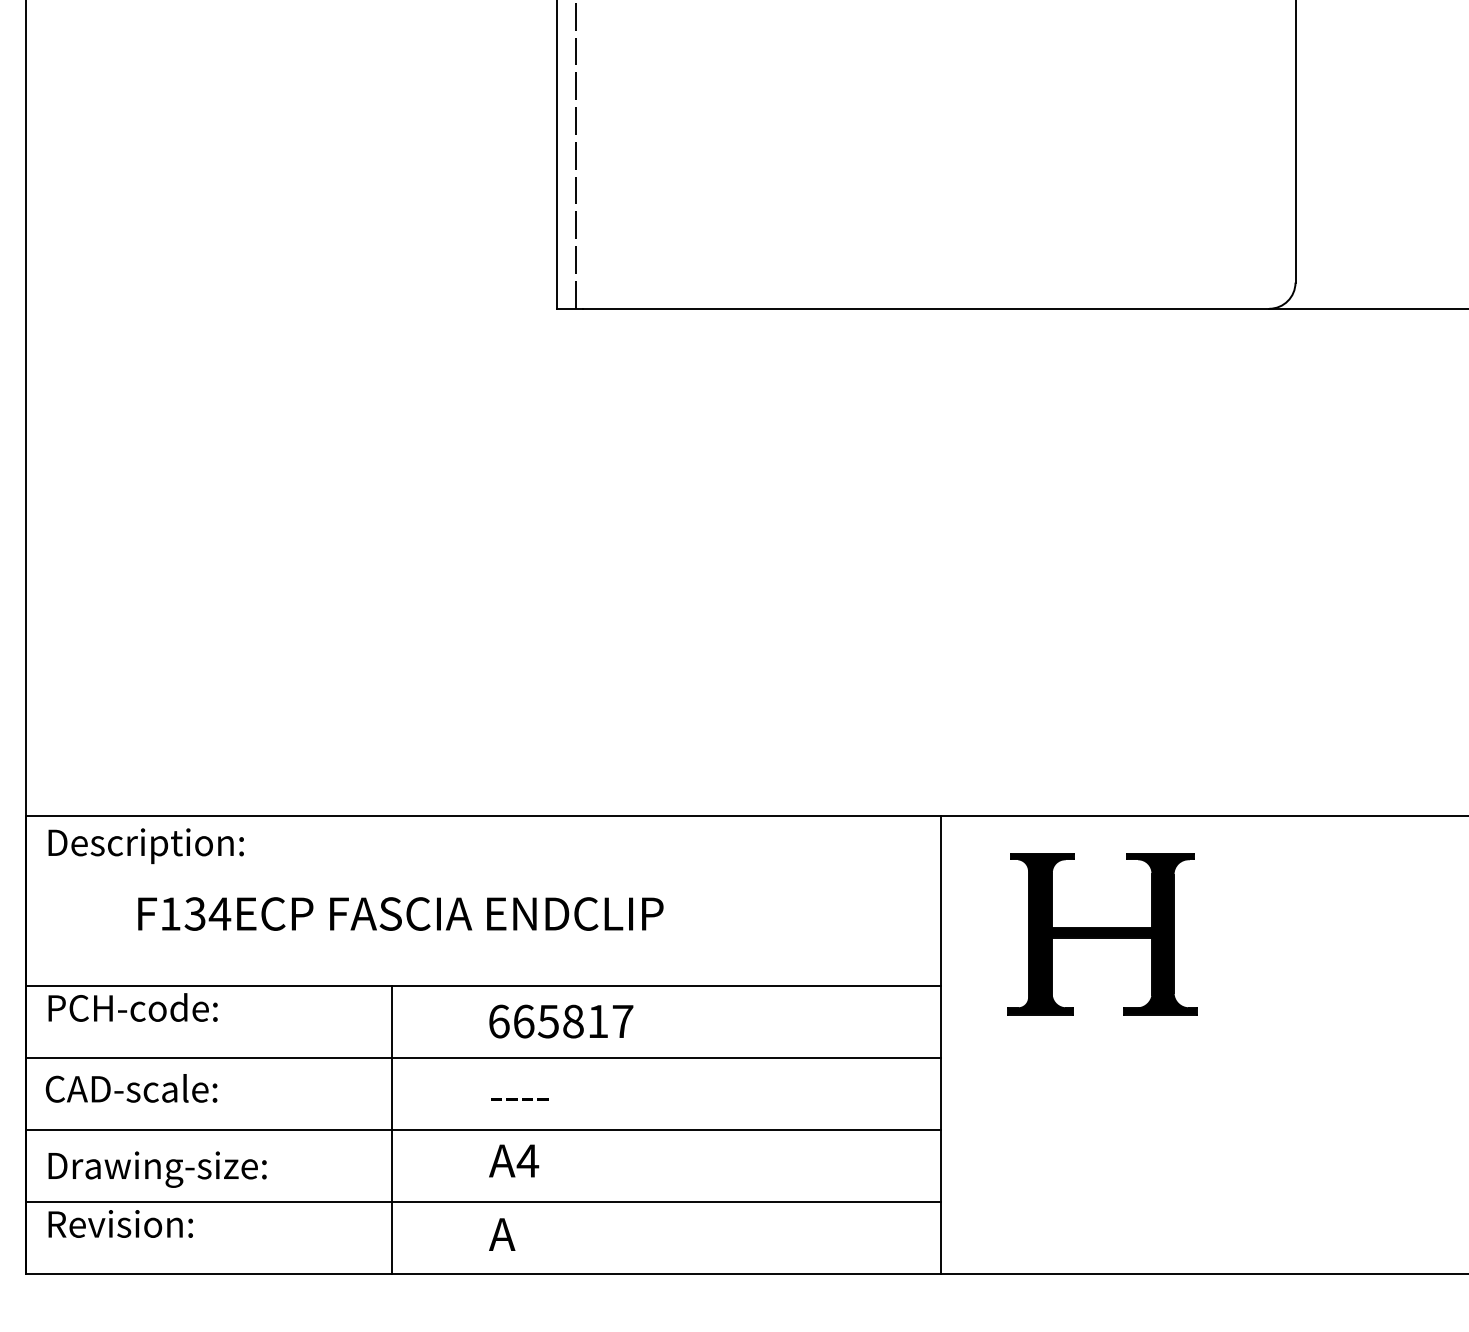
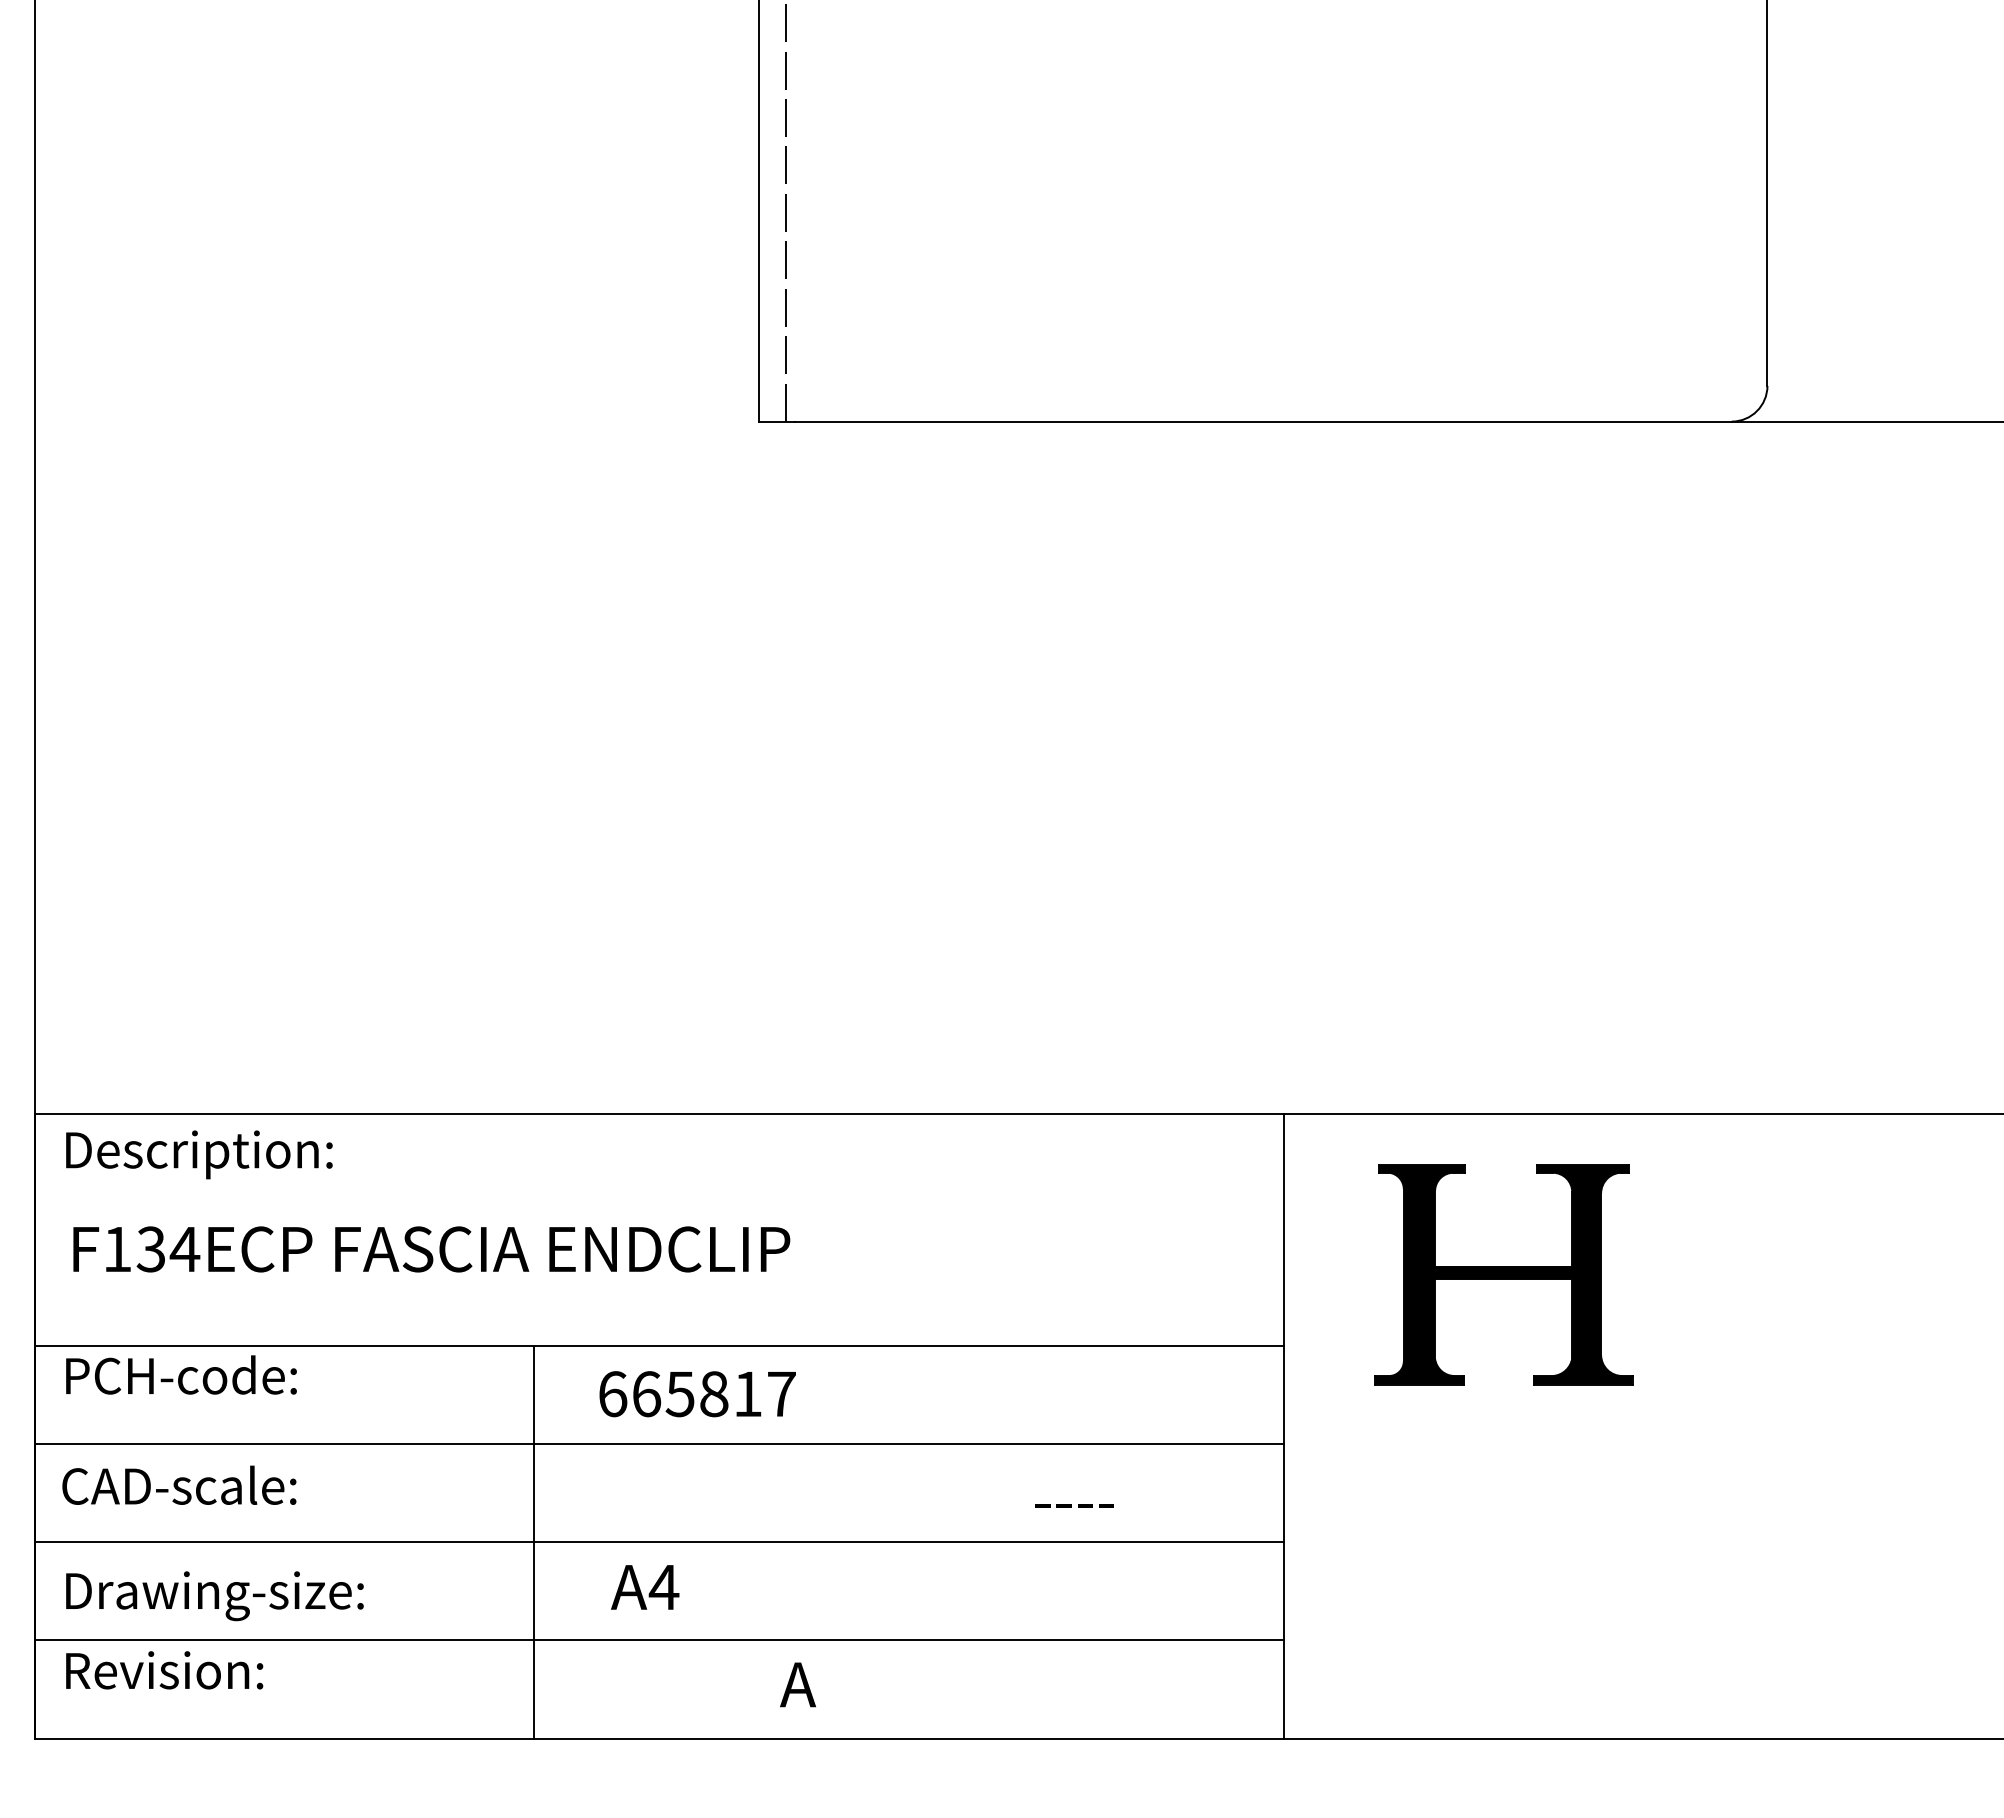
text: (400, 914) -> (431, 1249), moved
text: (561, 1021) -> (697, 1394), moved
text: (519, 1099) -> (1074, 1505), moved
text: (514, 1161) -> (645, 1587), moved
text: (501, 1234) -> (797, 1684), moved

